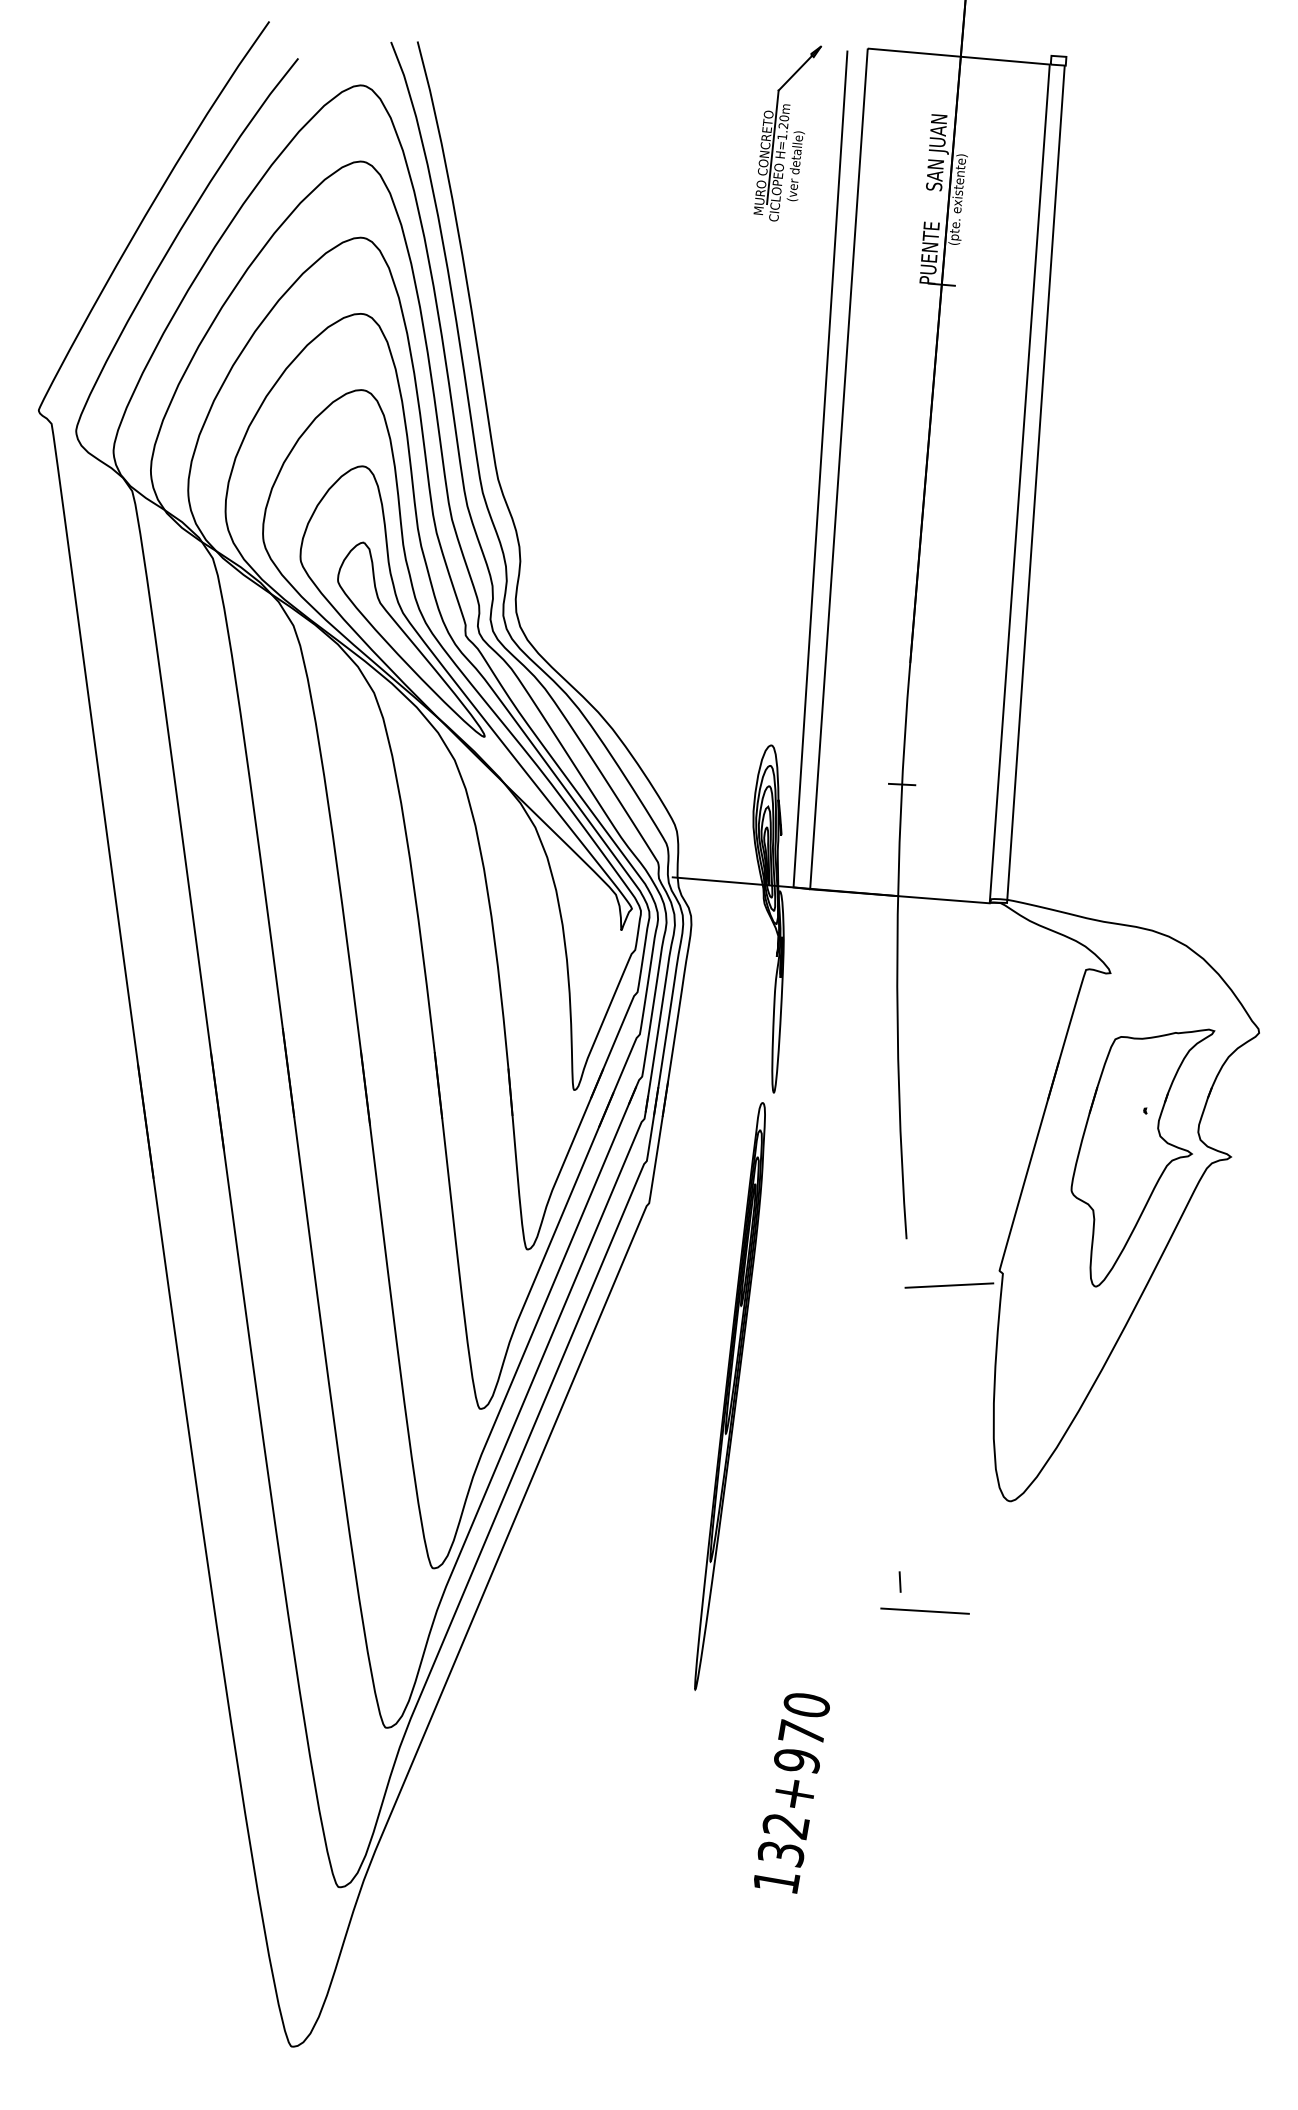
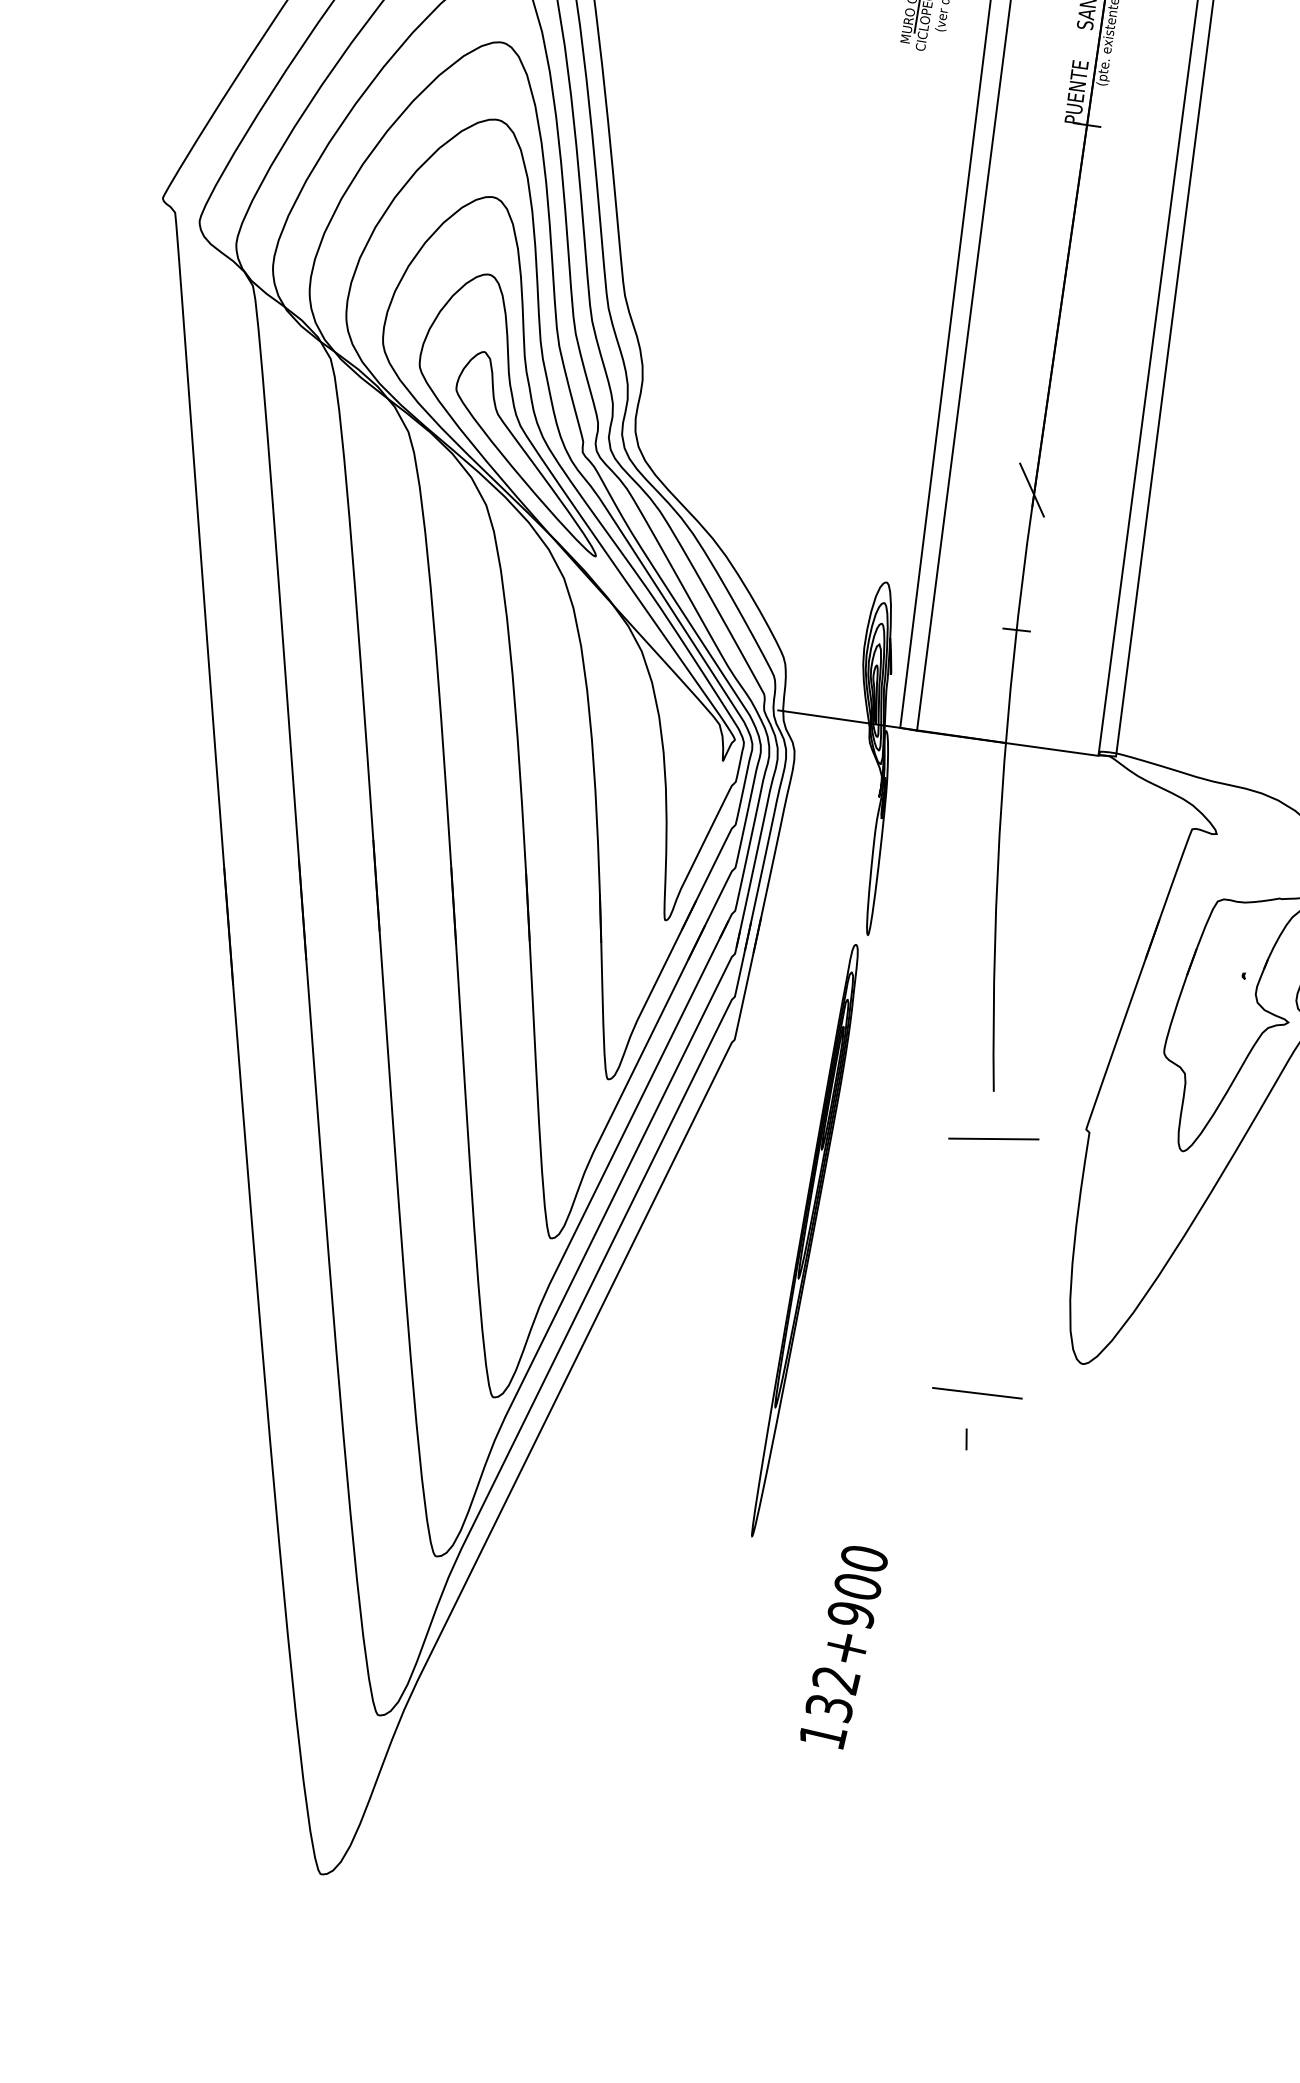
line: (908, 646) -> (1031, 490), added
line: (949, 1285) -> (993, 1138), moved
line: (924, 1610) -> (976, 1392), moved
text: (801, 1732) -> (857, 1586), 132+970 -> 132+900

